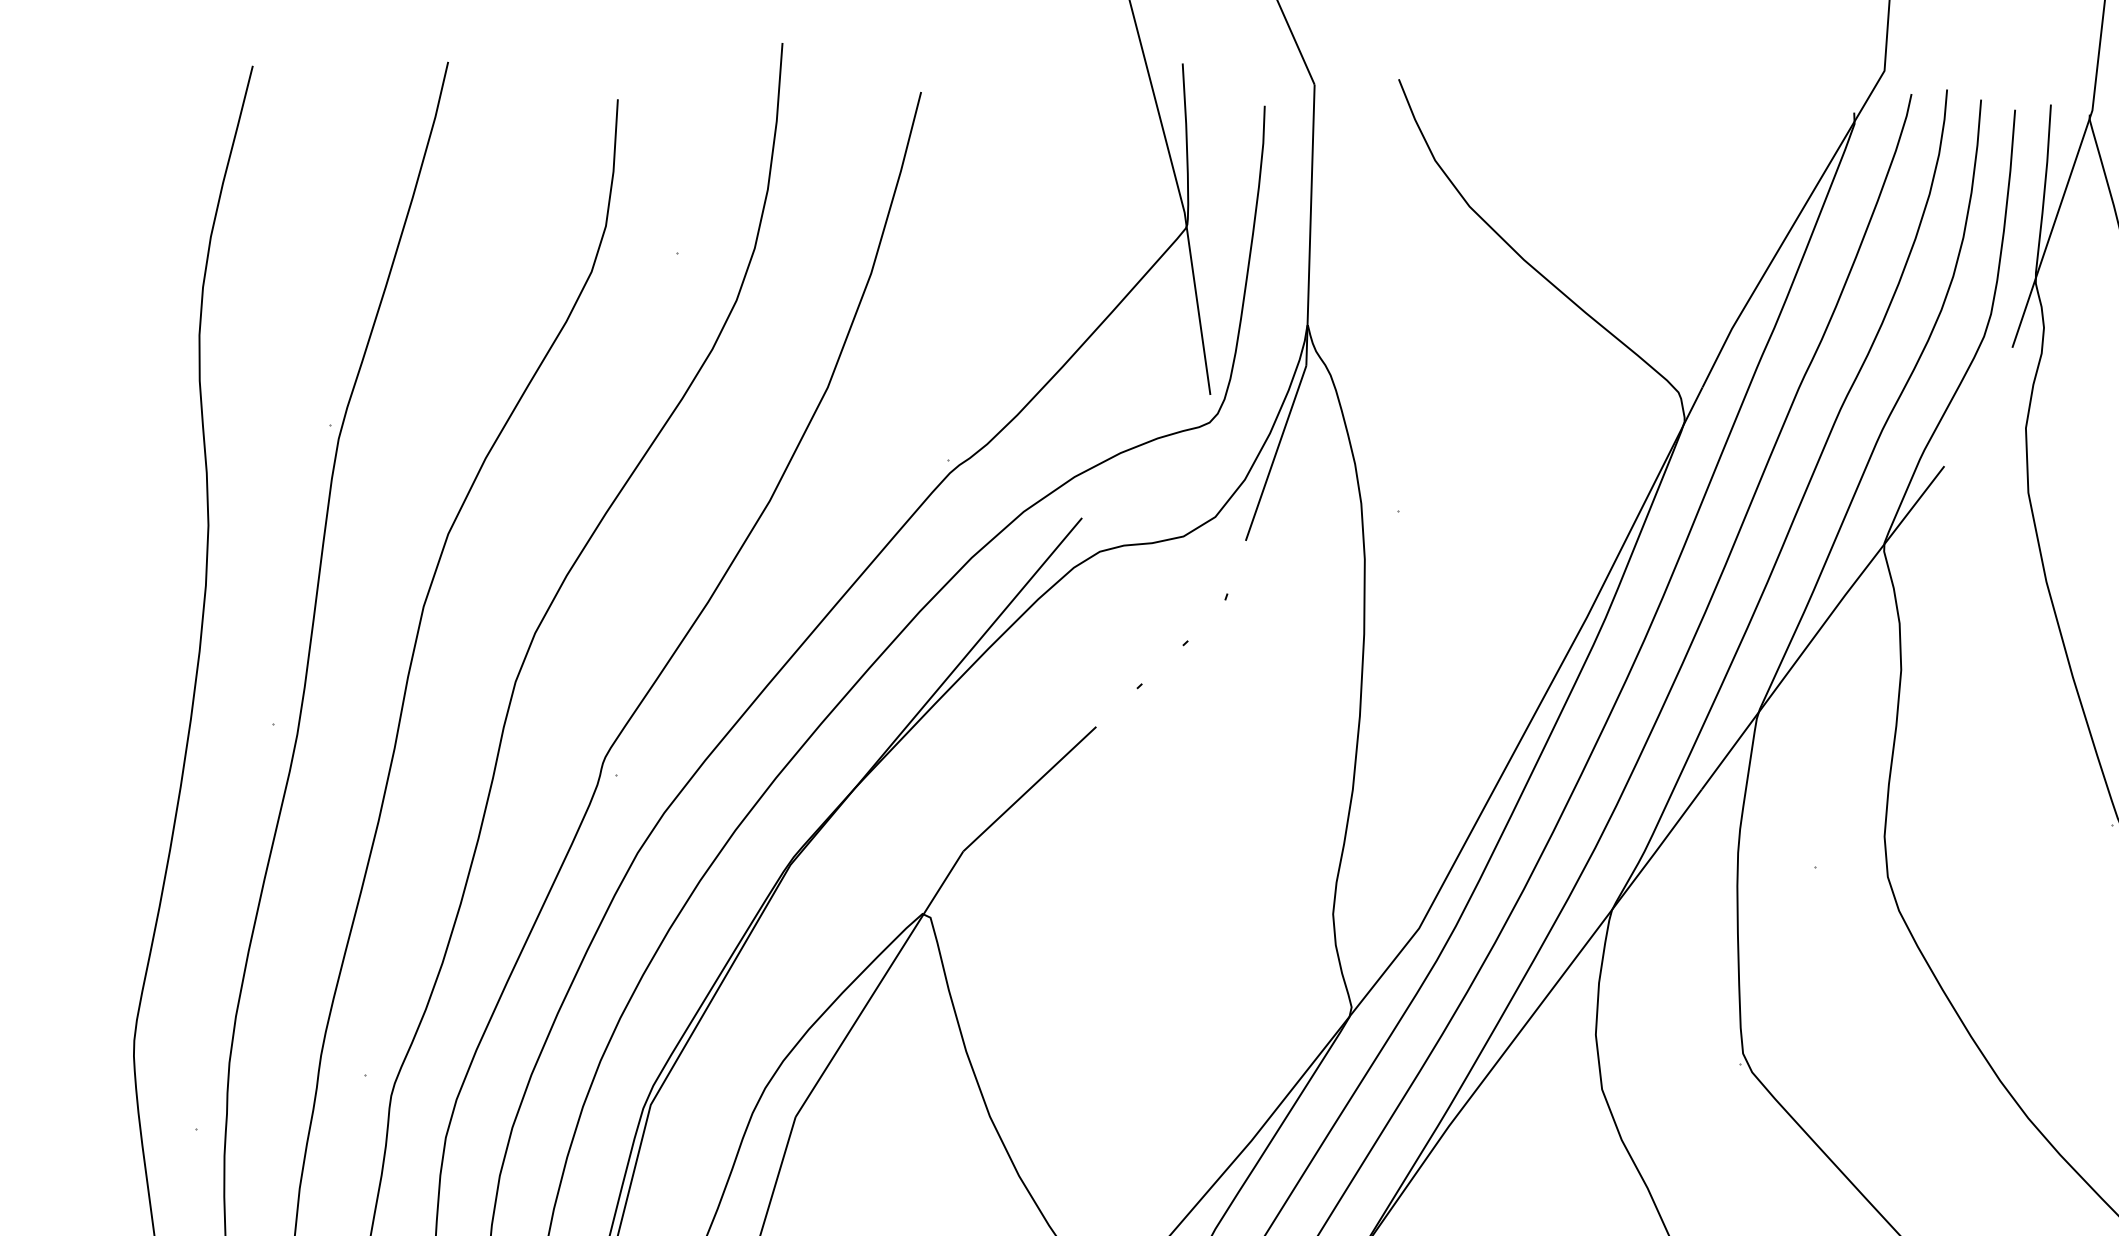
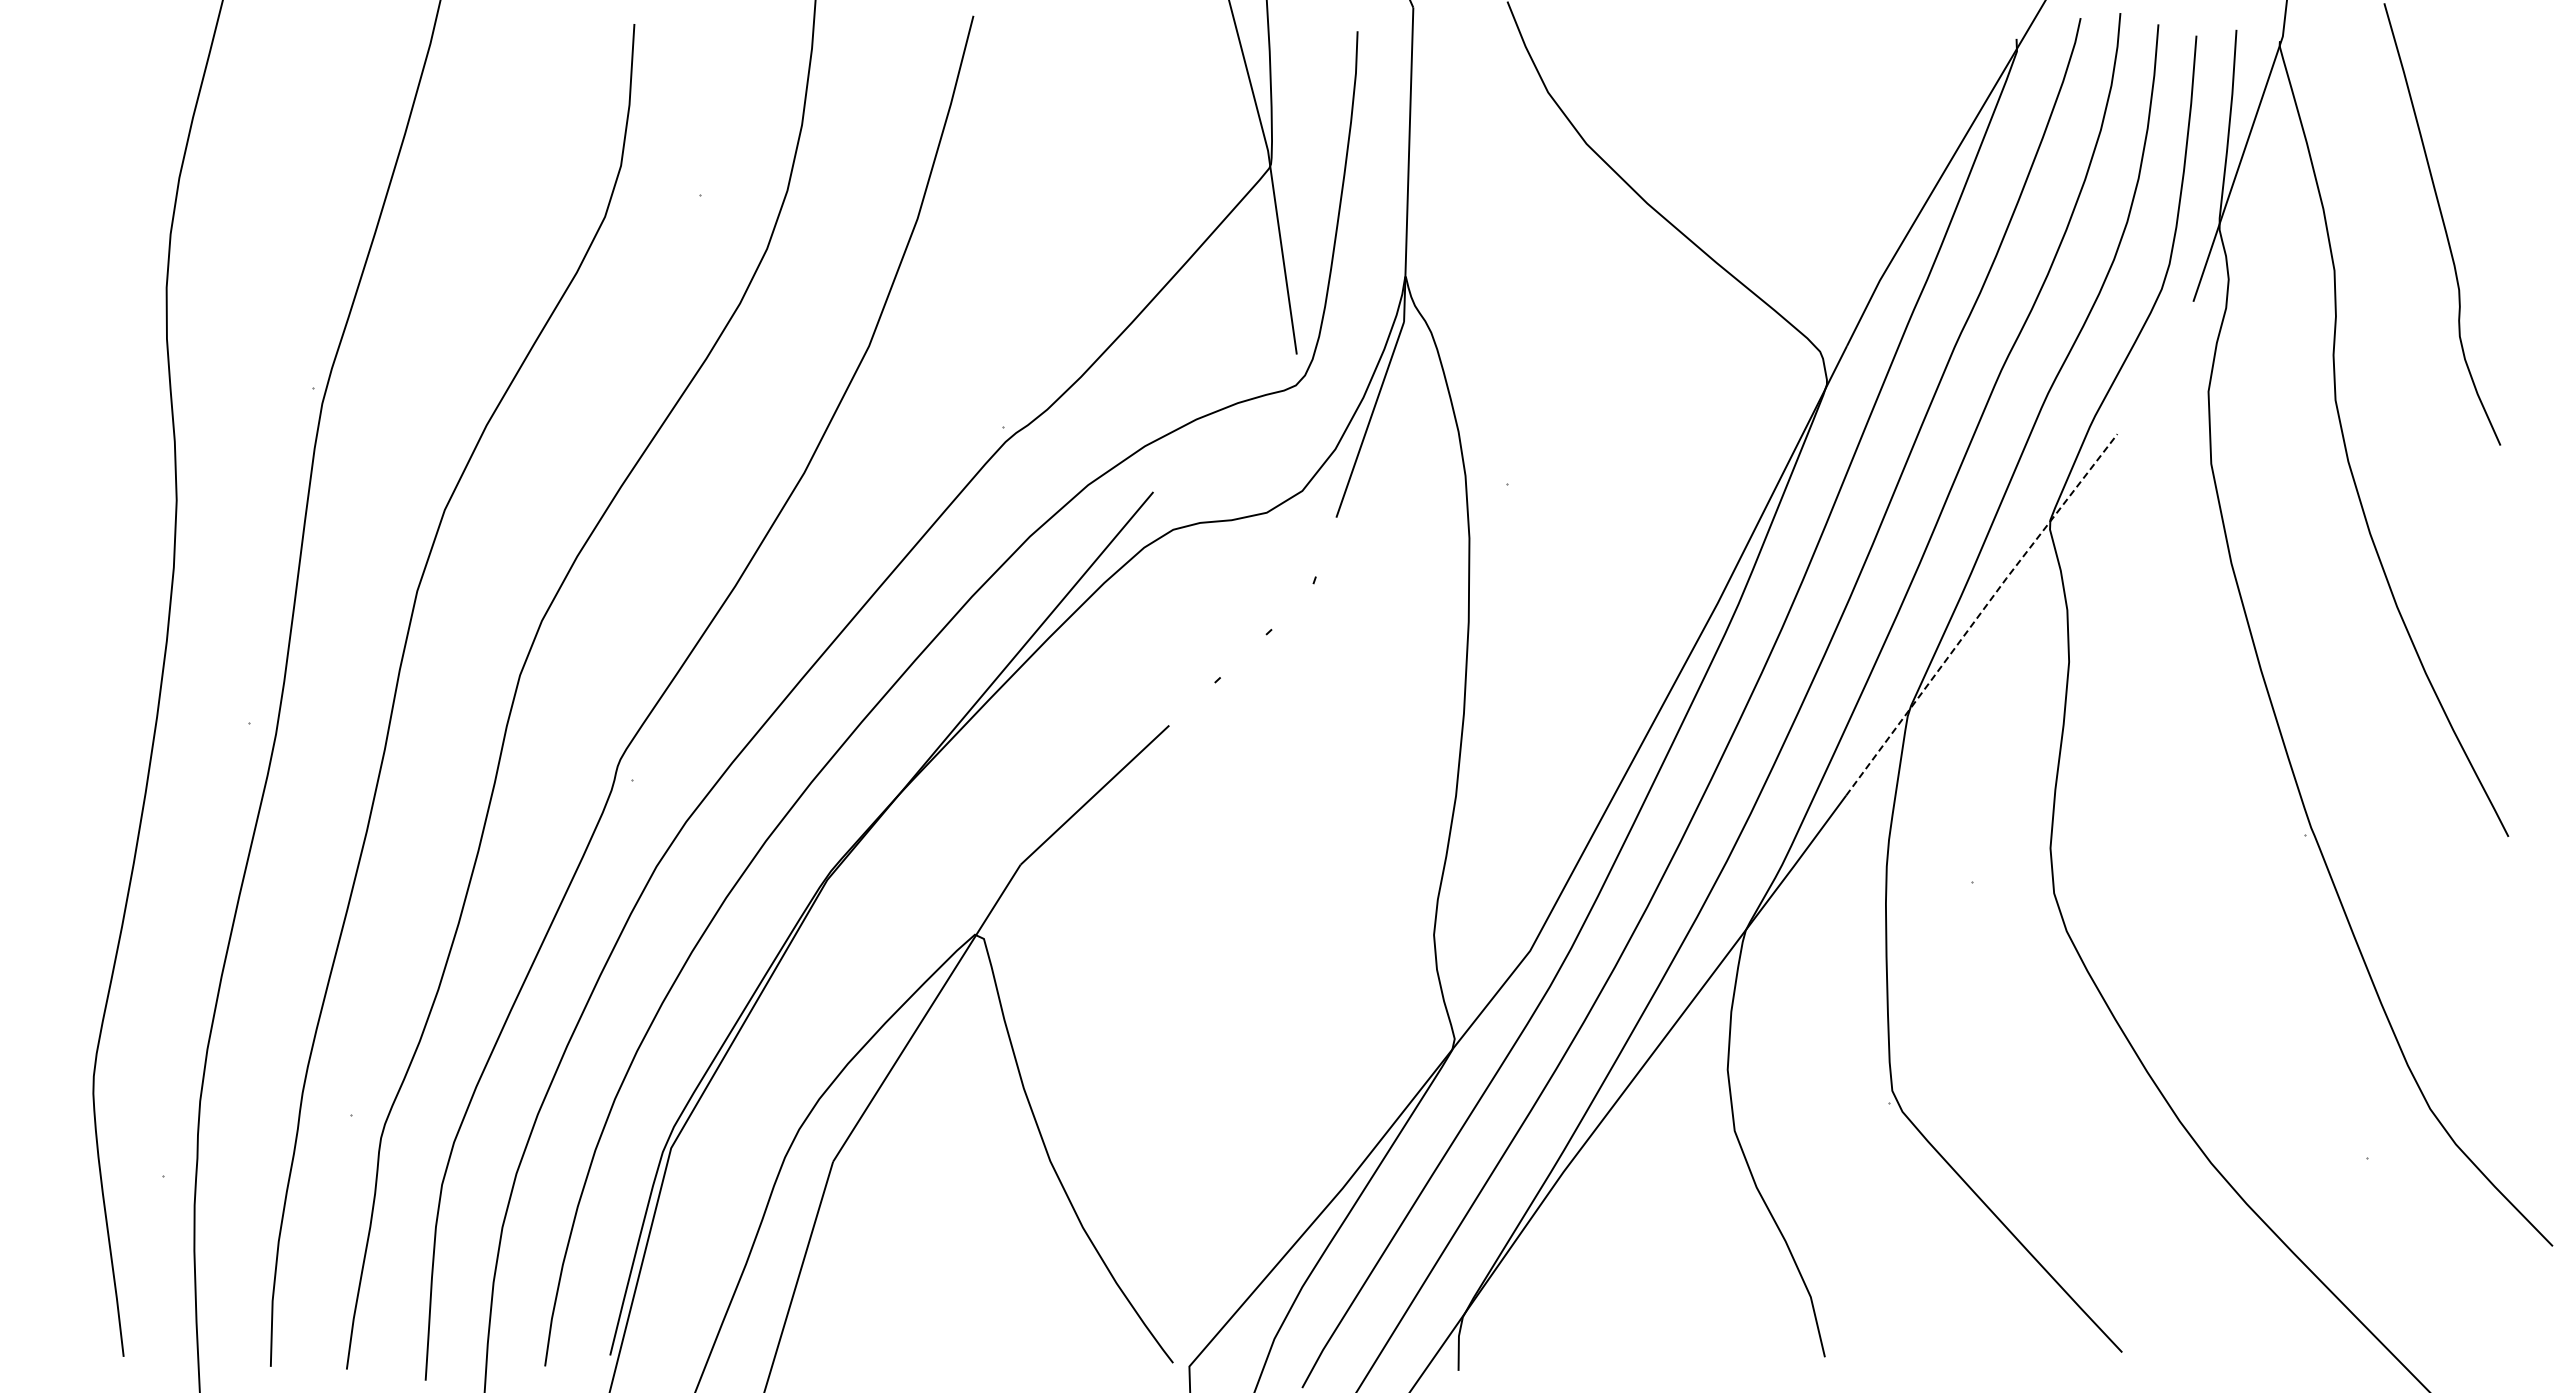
line: (1821, 626) -> (1980, 613), solid -> dashed

